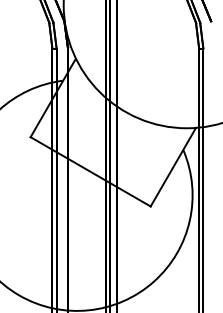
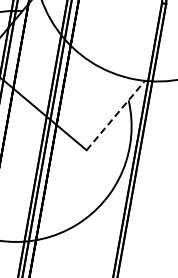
line: (173, 166) -> (116, 114), solid -> dashed

